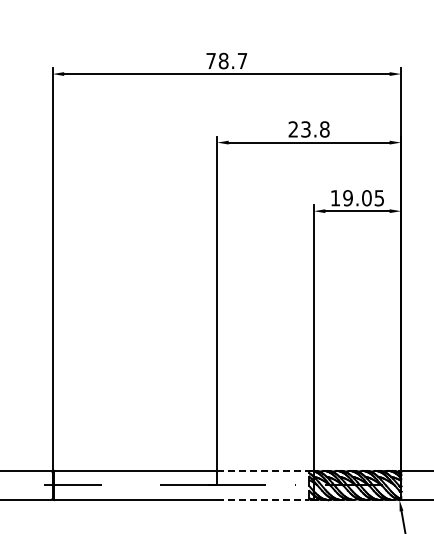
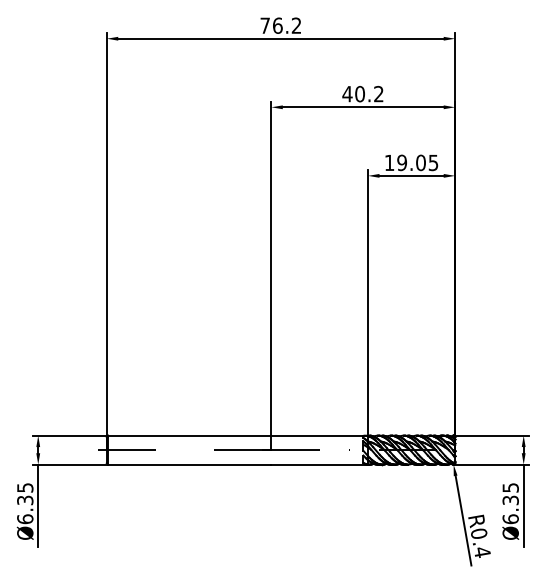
text: (233, 60) -> (287, 25), 78.7 -> 76.2
text: (308, 128) -> (362, 93), 23.8 -> 40.2
line: (263, 470) -> (317, 435), dashed -> solid
line: (263, 499) -> (317, 464), dashed -> solid

